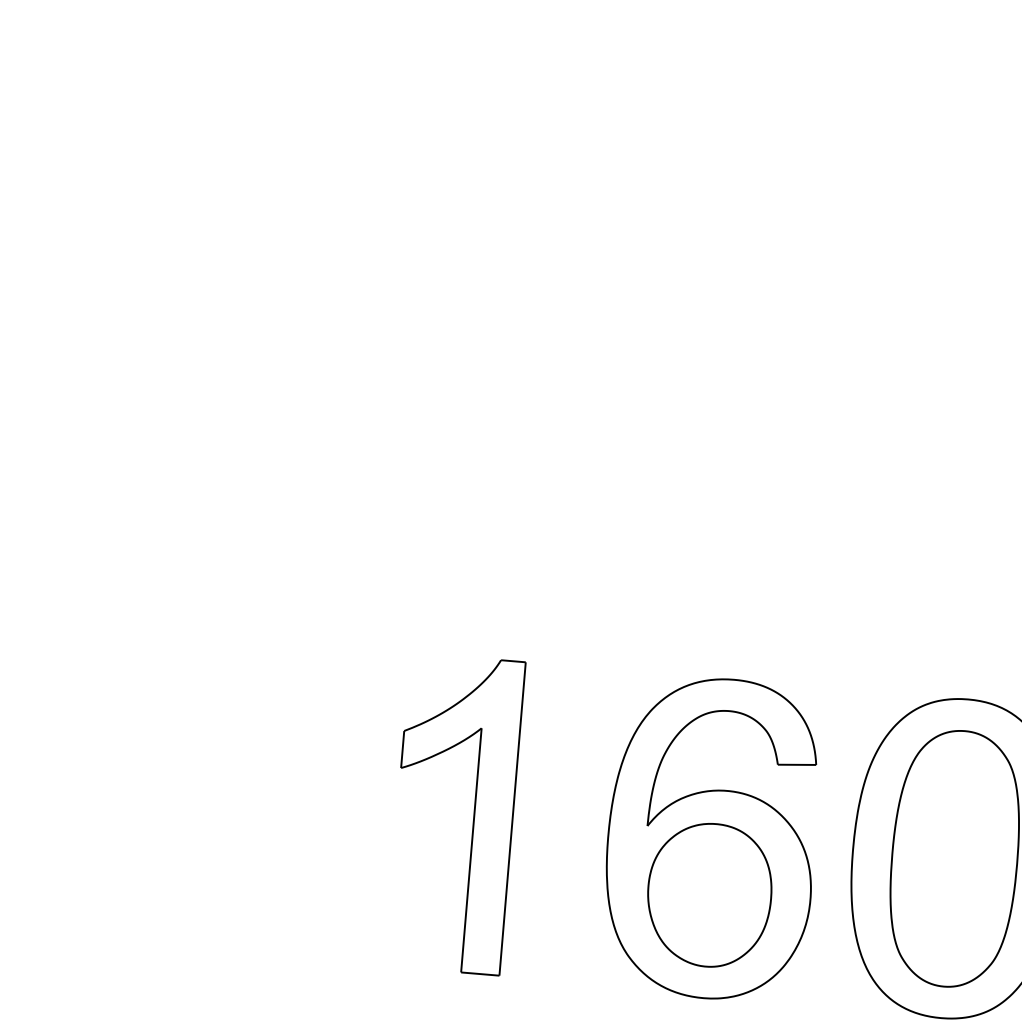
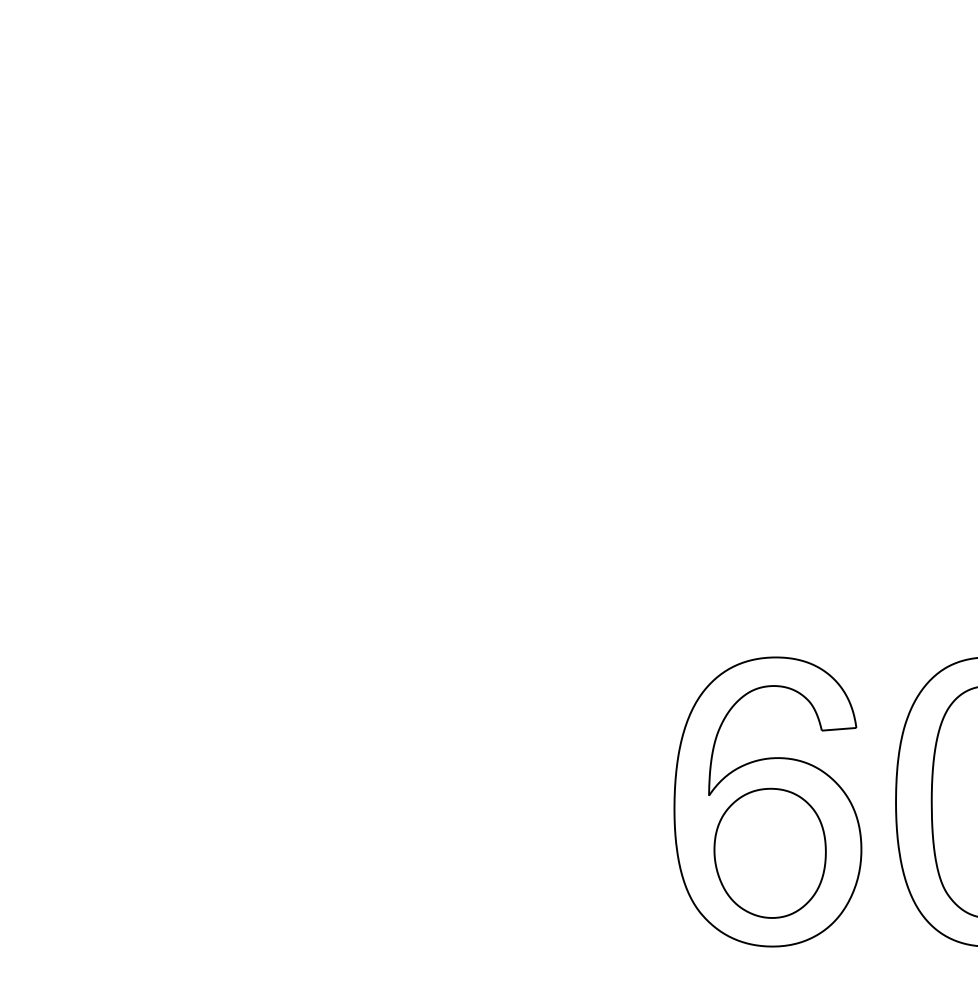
part: (473, 815) -> (551, 799), removed

